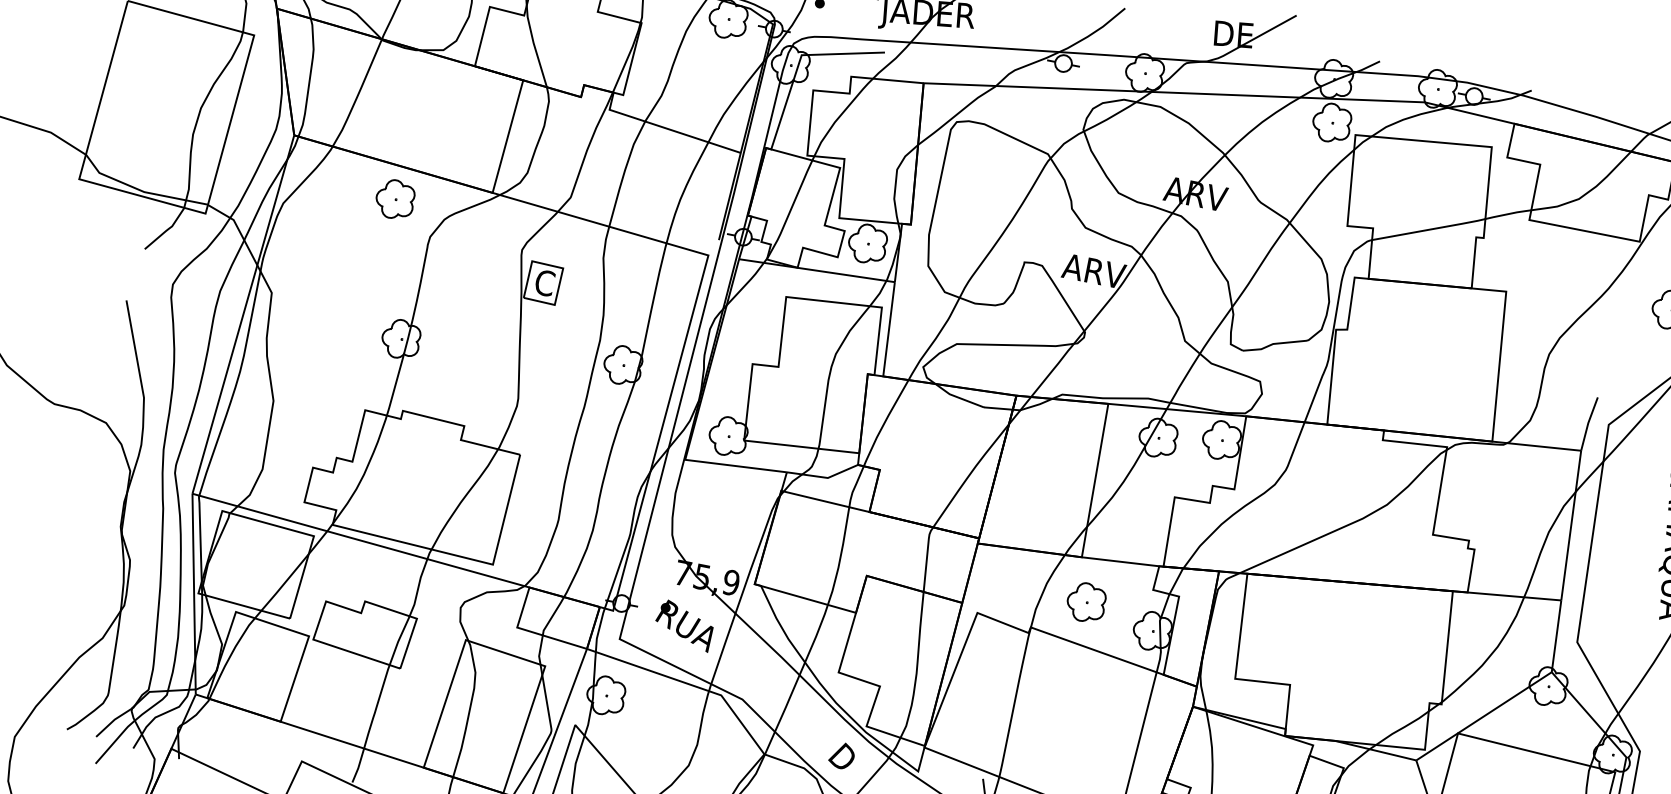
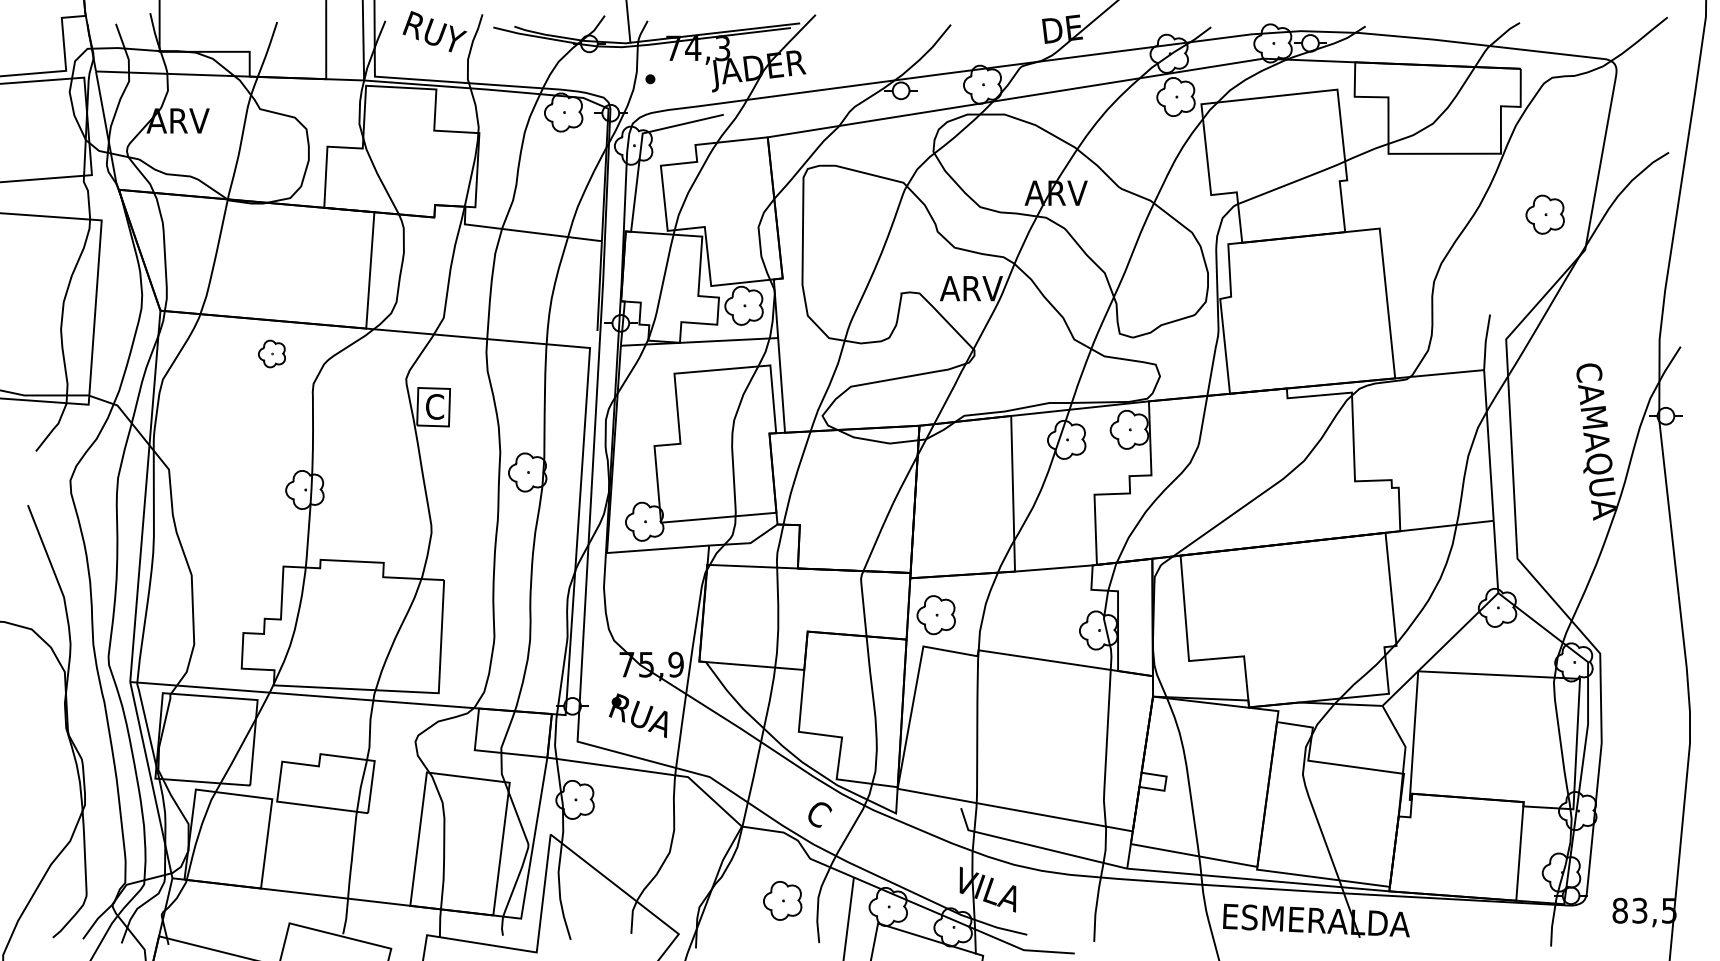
part: (394, 198) -> (271, 353), size x0.7
part: (1085, 602) -> (935, 615), moved
text: (842, 756) -> (818, 813), D -> C

